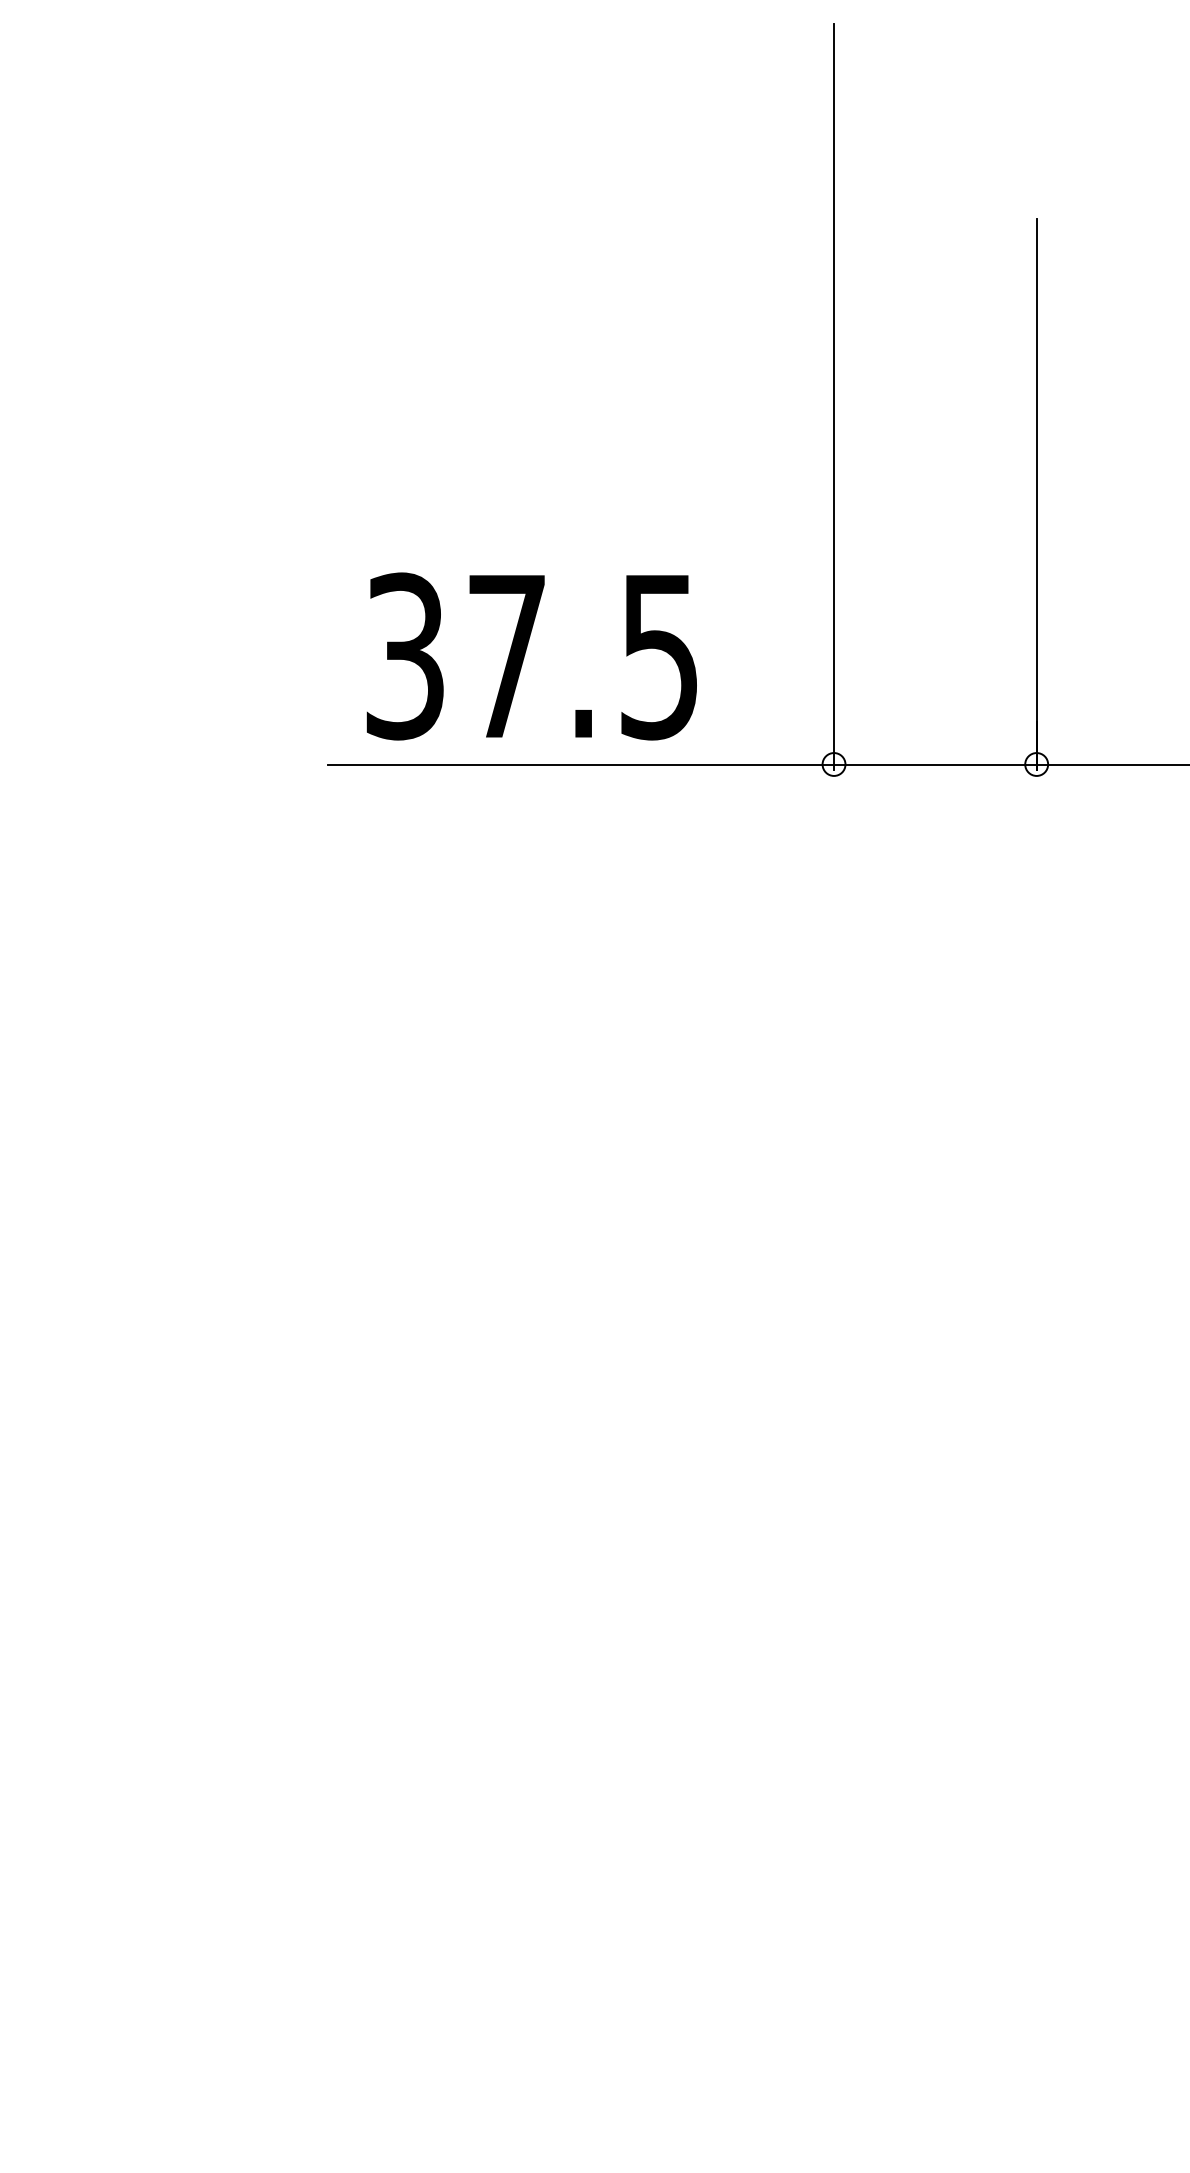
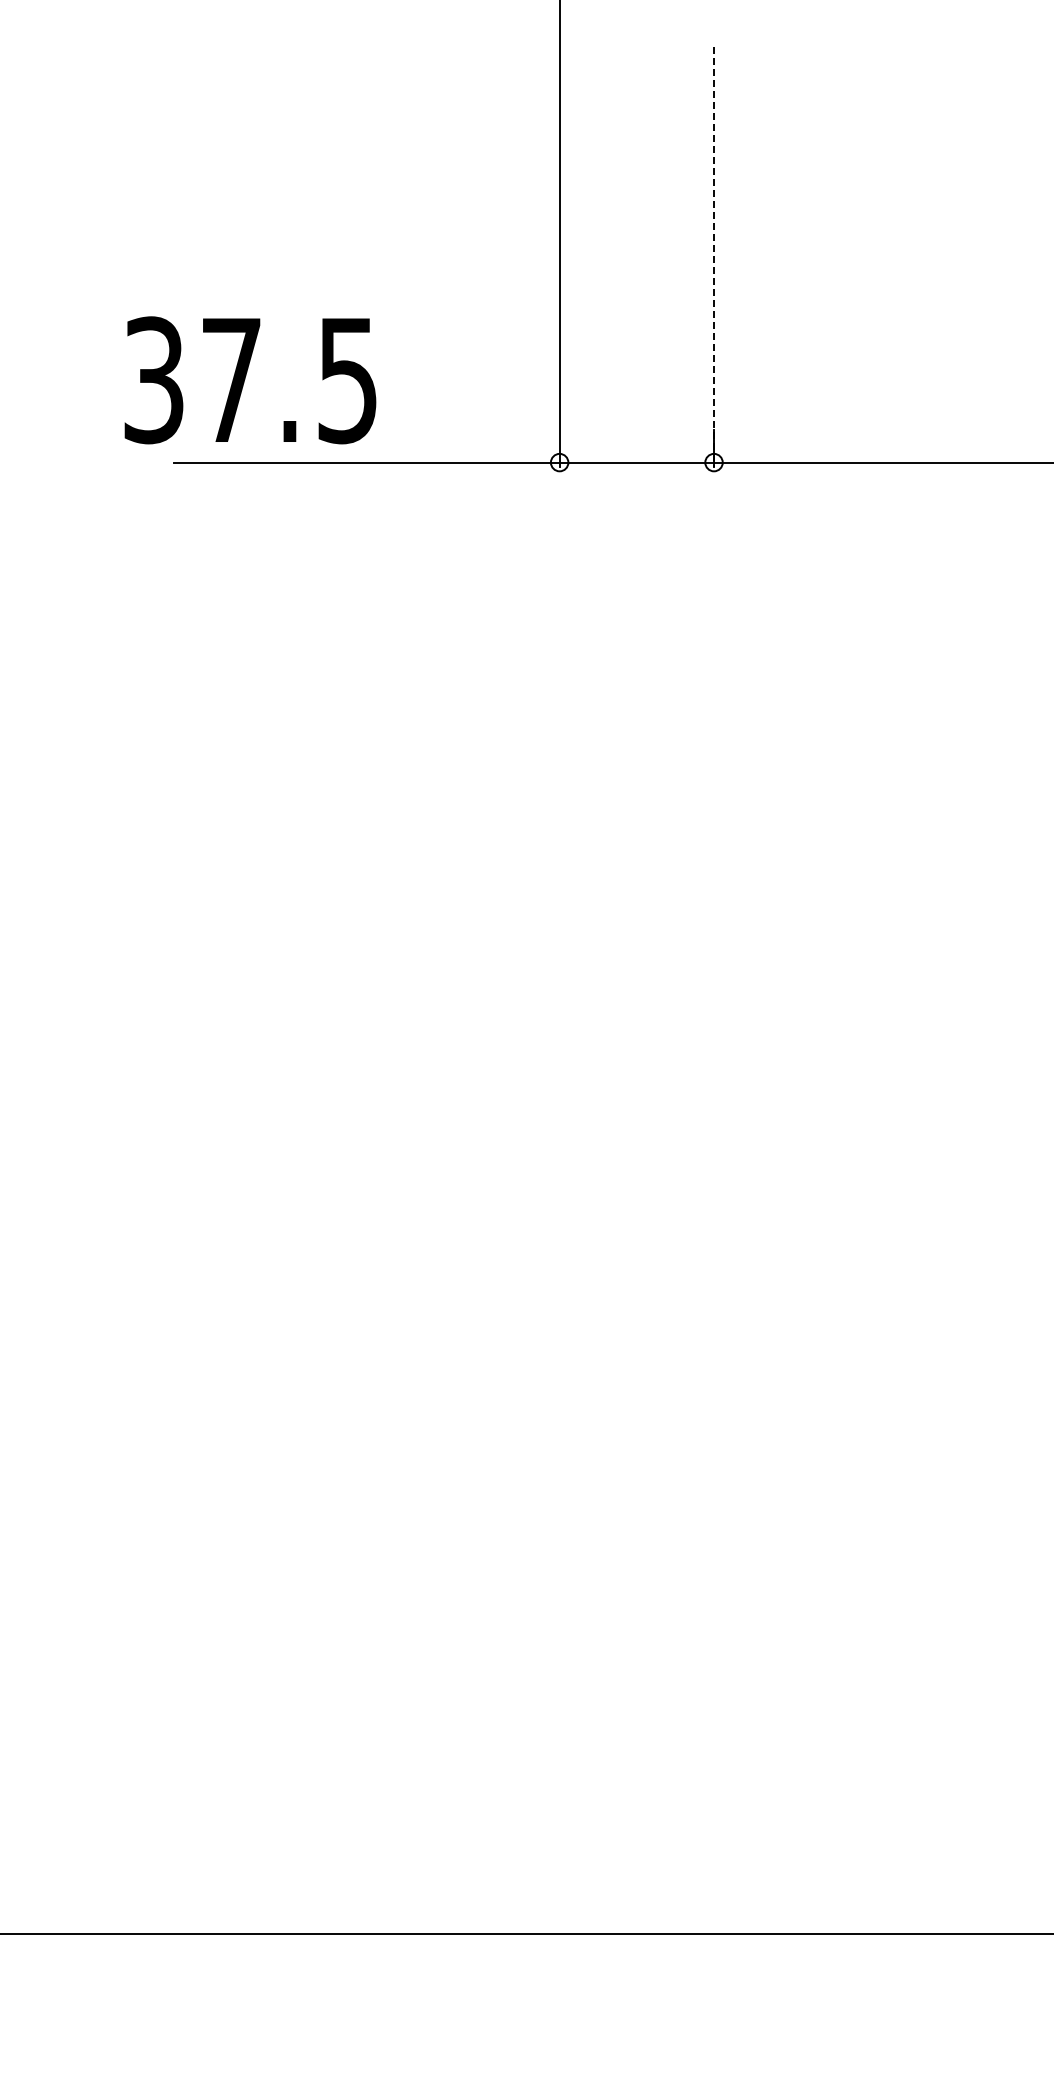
line: (1037, 493) -> (714, 256), solid -> dashed
text: (531, 656) -> (250, 380), moved

